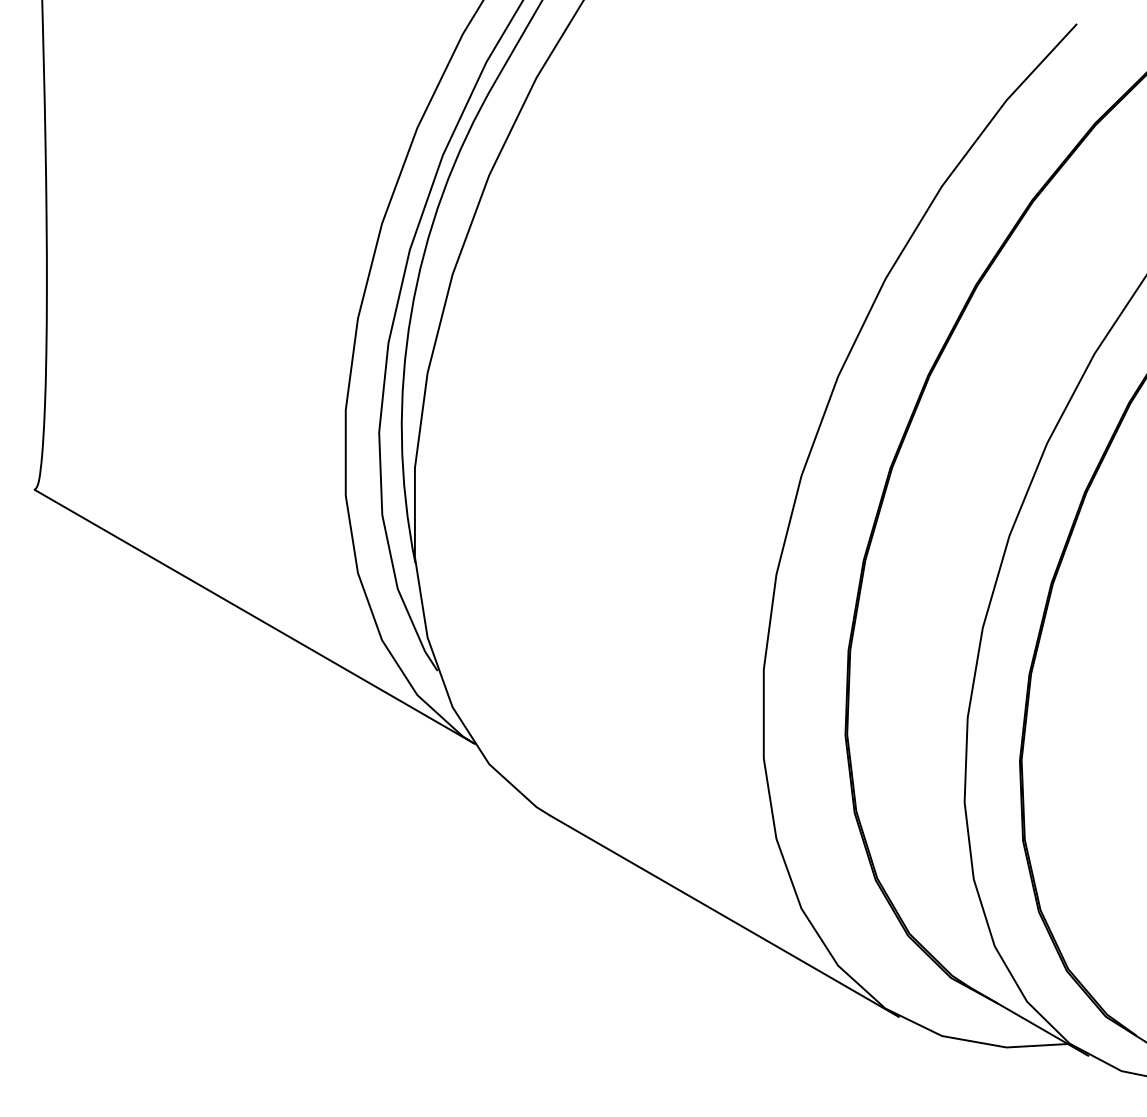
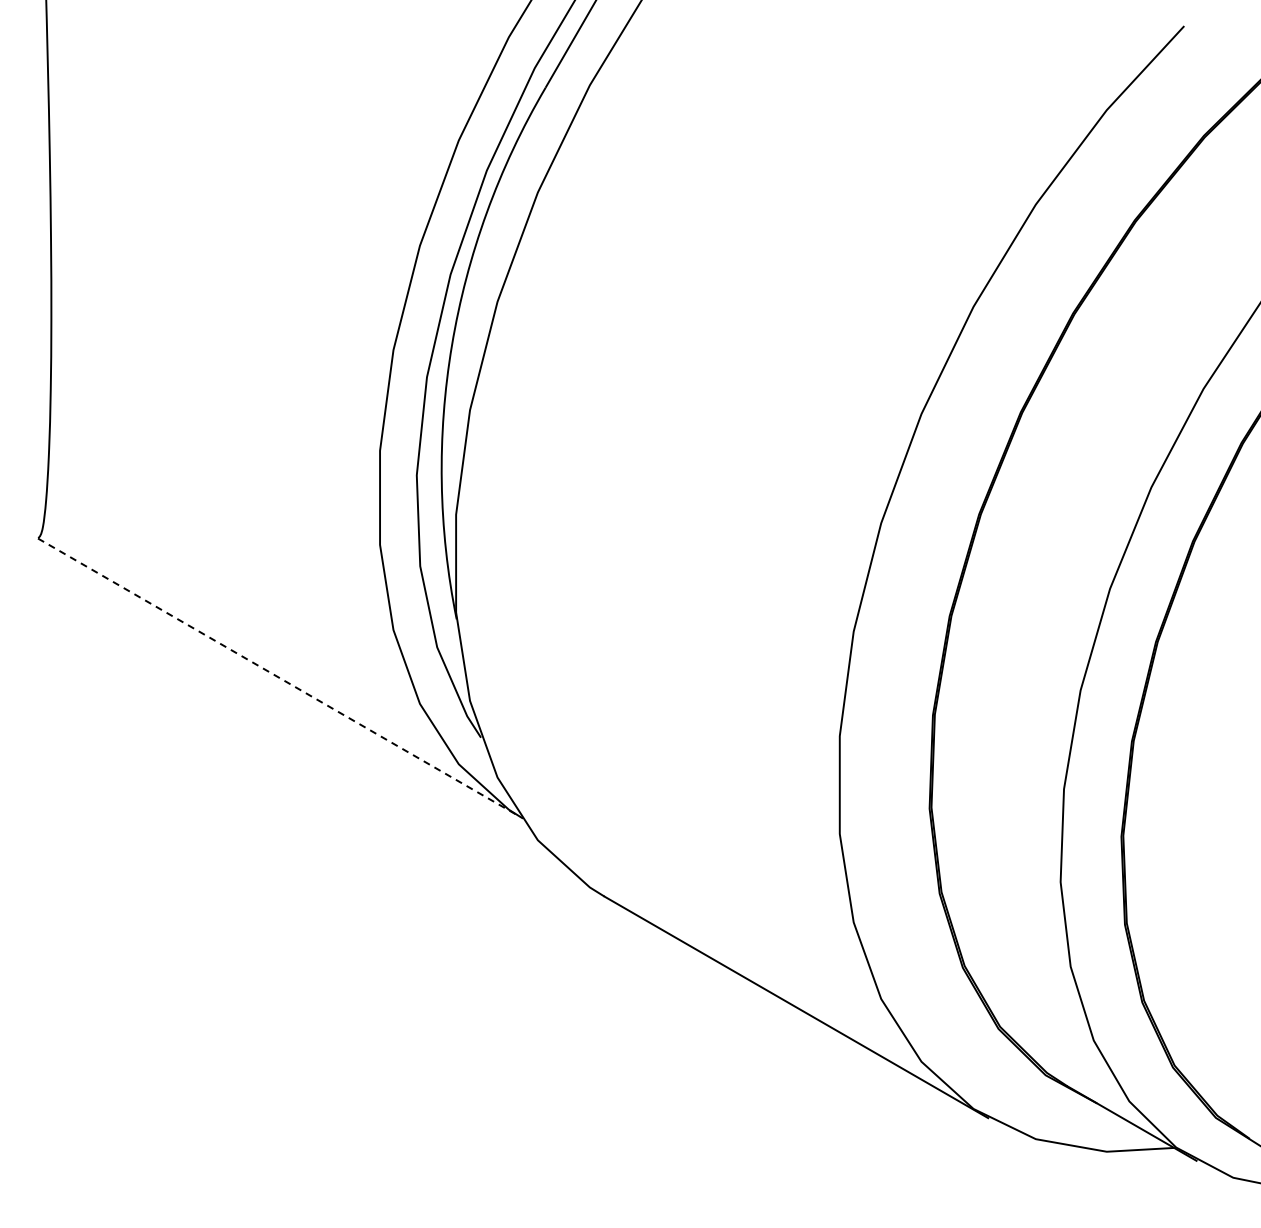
line: (254, 616) -> (279, 677), solid -> dashed

